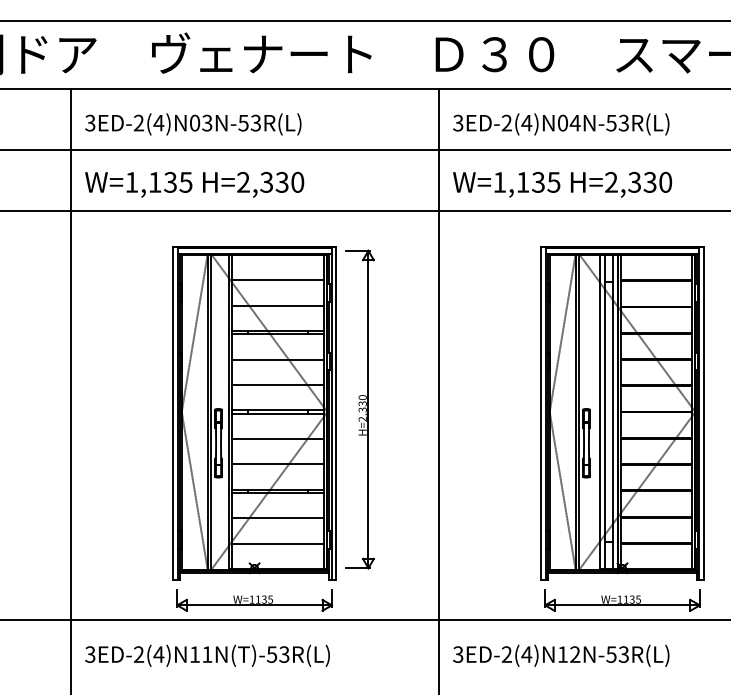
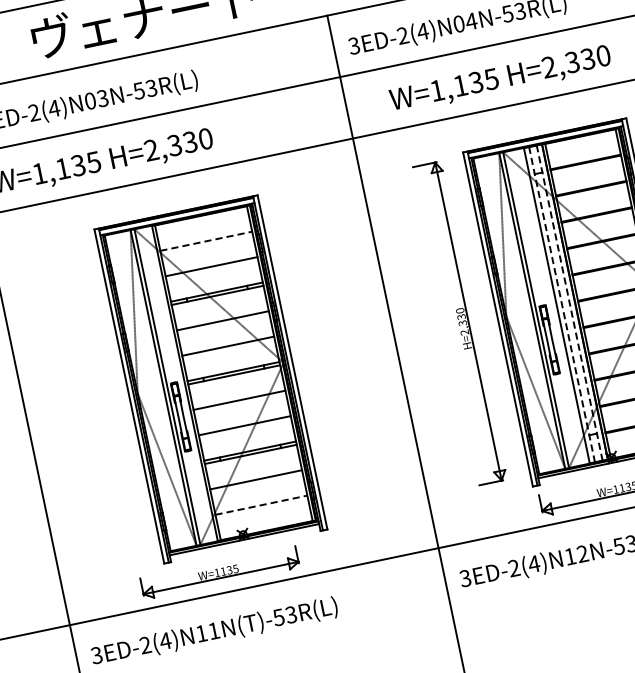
text: (562, 184) -> (500, 79), moved
line: (277, 280) -> (206, 241), solid -> dashed
part: (359, 409) -> (459, 323), moved
line: (605, 412) -> (562, 305), solid -> dashed
line: (612, 412) -> (569, 303), solid -> dashed
line: (277, 543) -> (261, 505), solid -> dashed
part: (254, 600) -> (219, 573), moved

